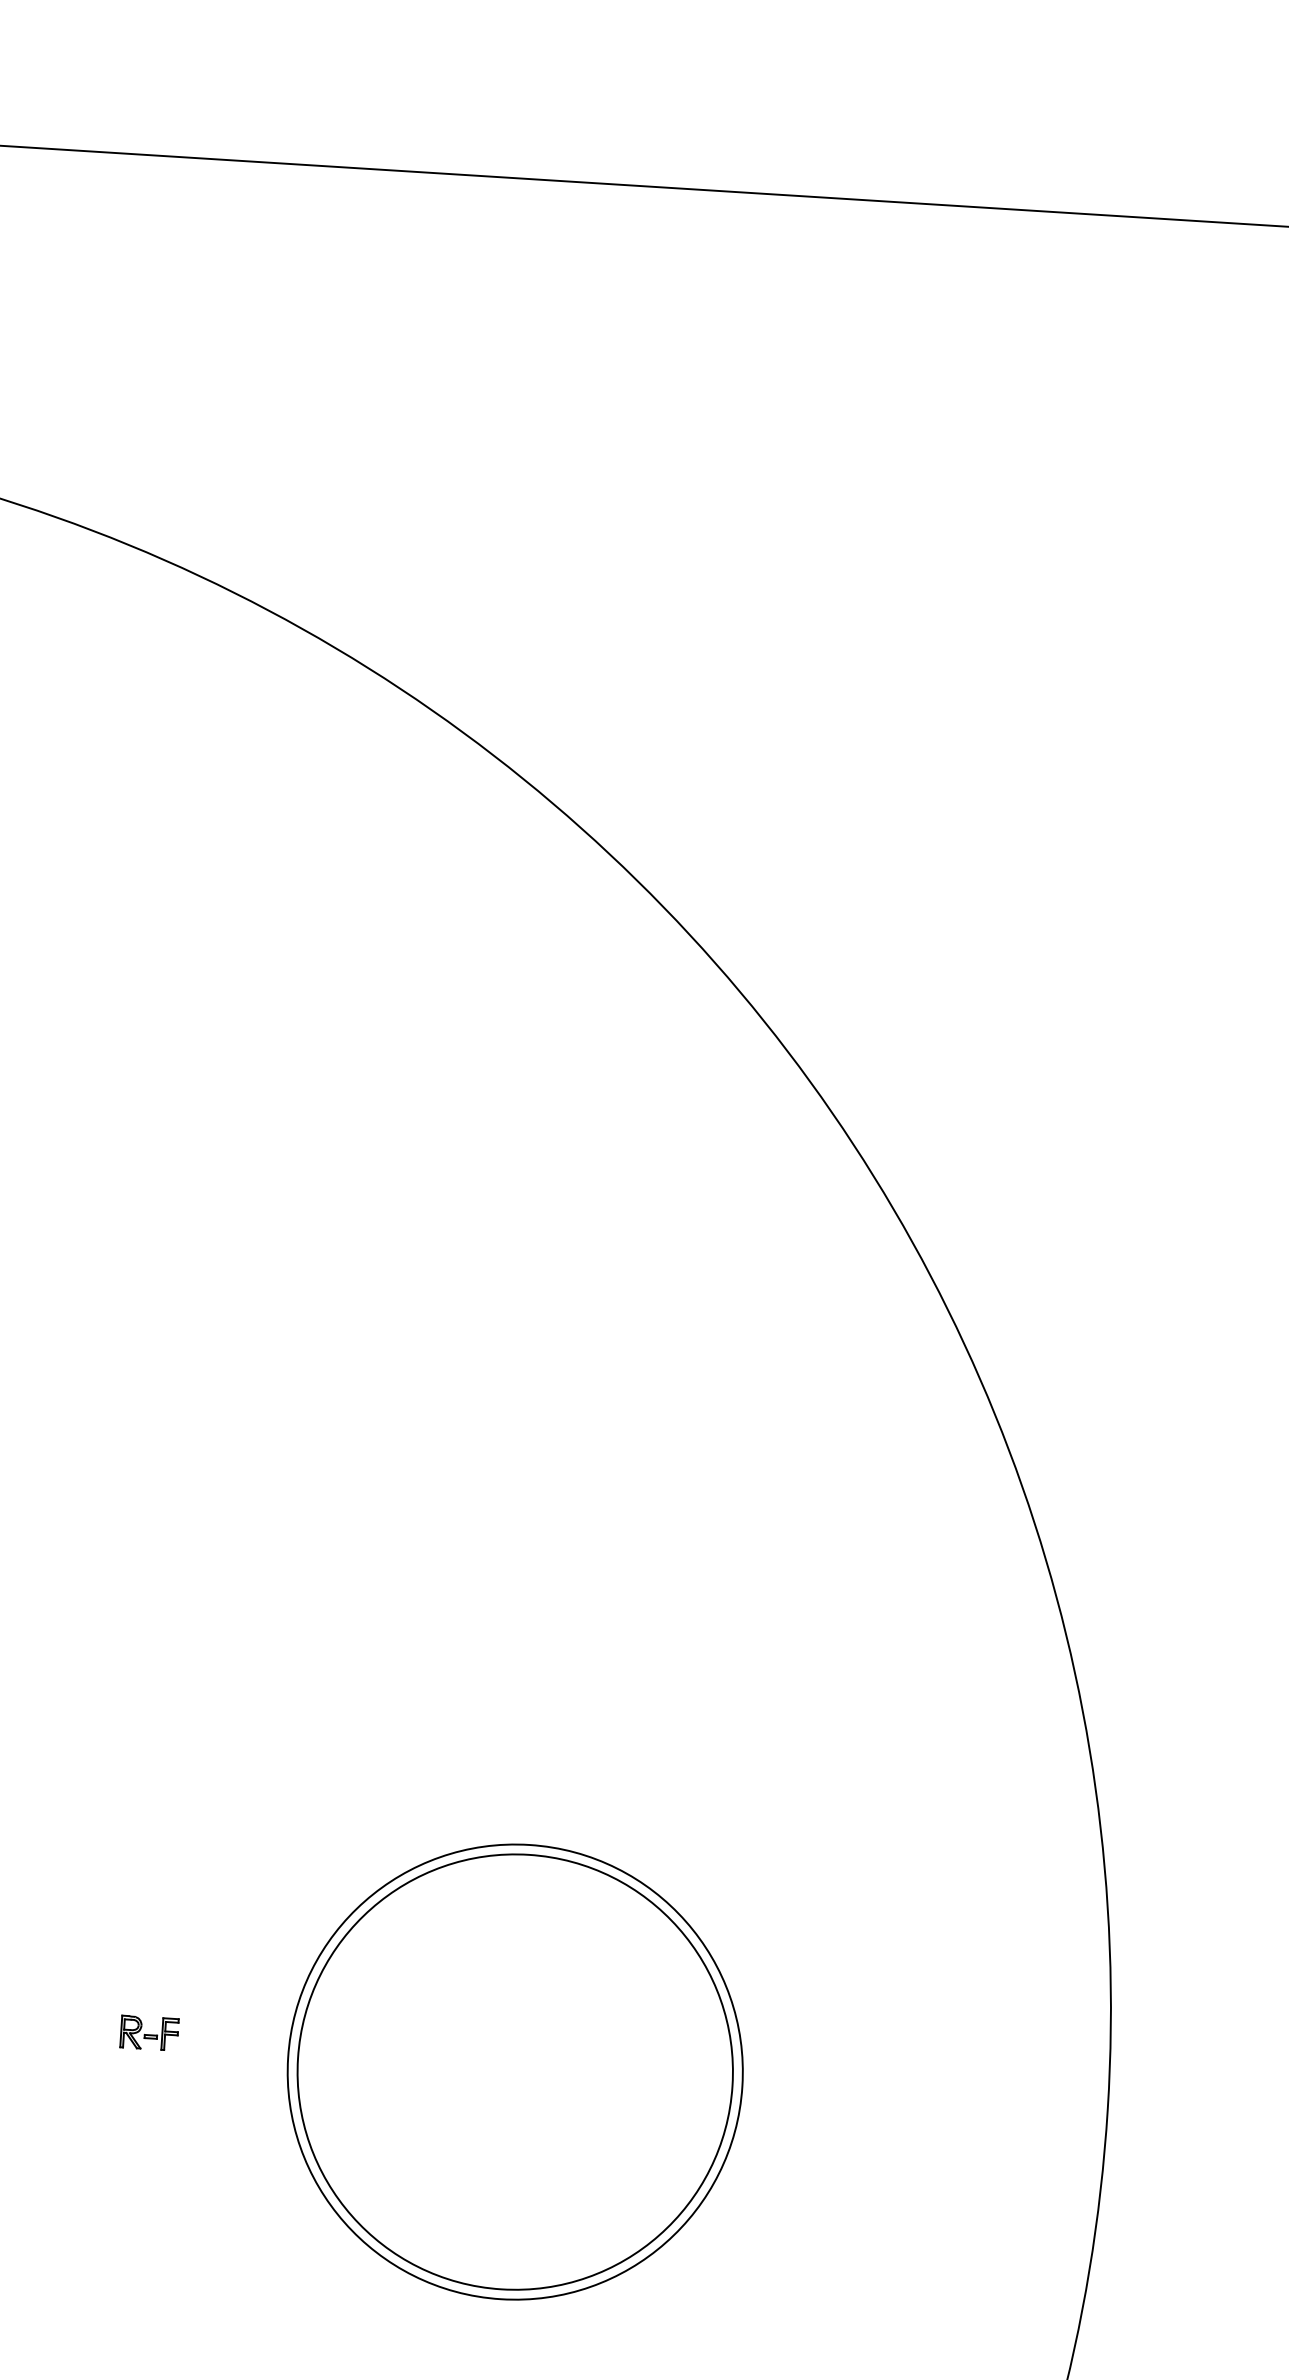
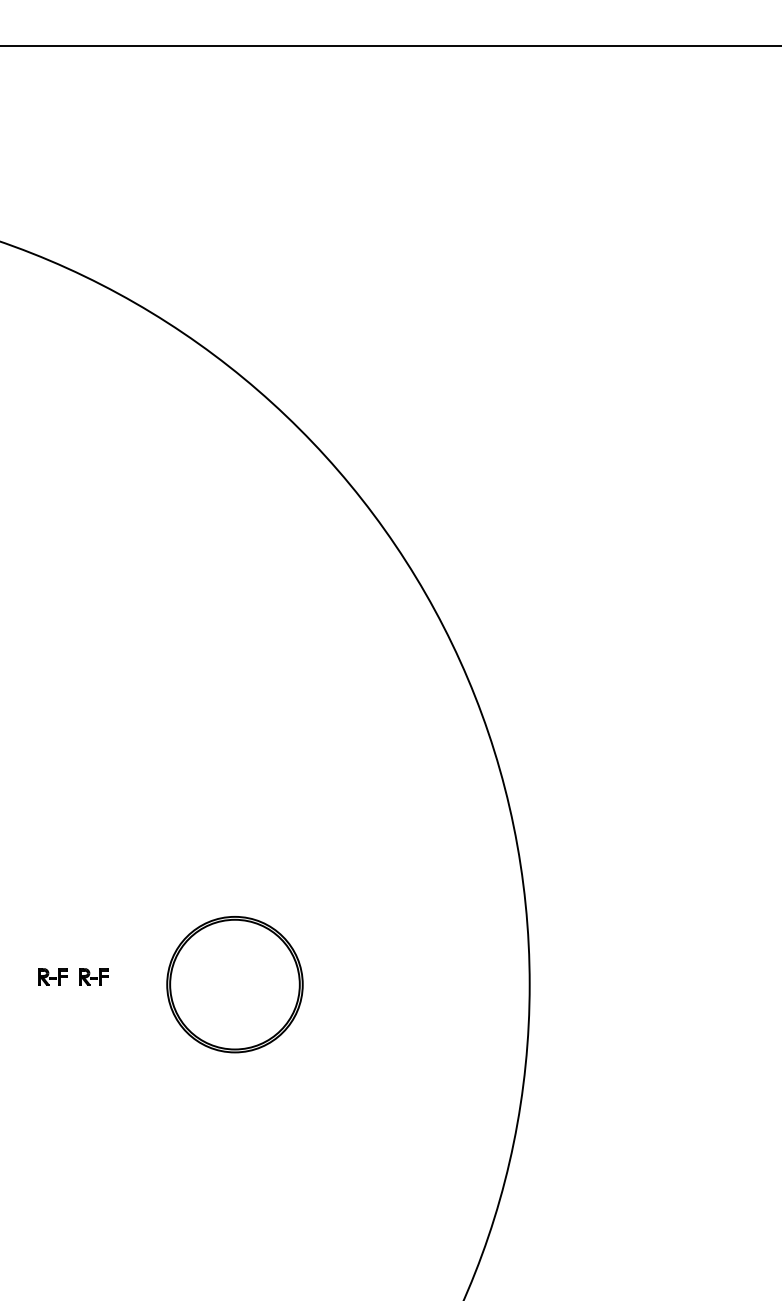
part: (231, 2037) -> (93, 976), added
part: (514, 2071) -> (234, 984), size x0.6

